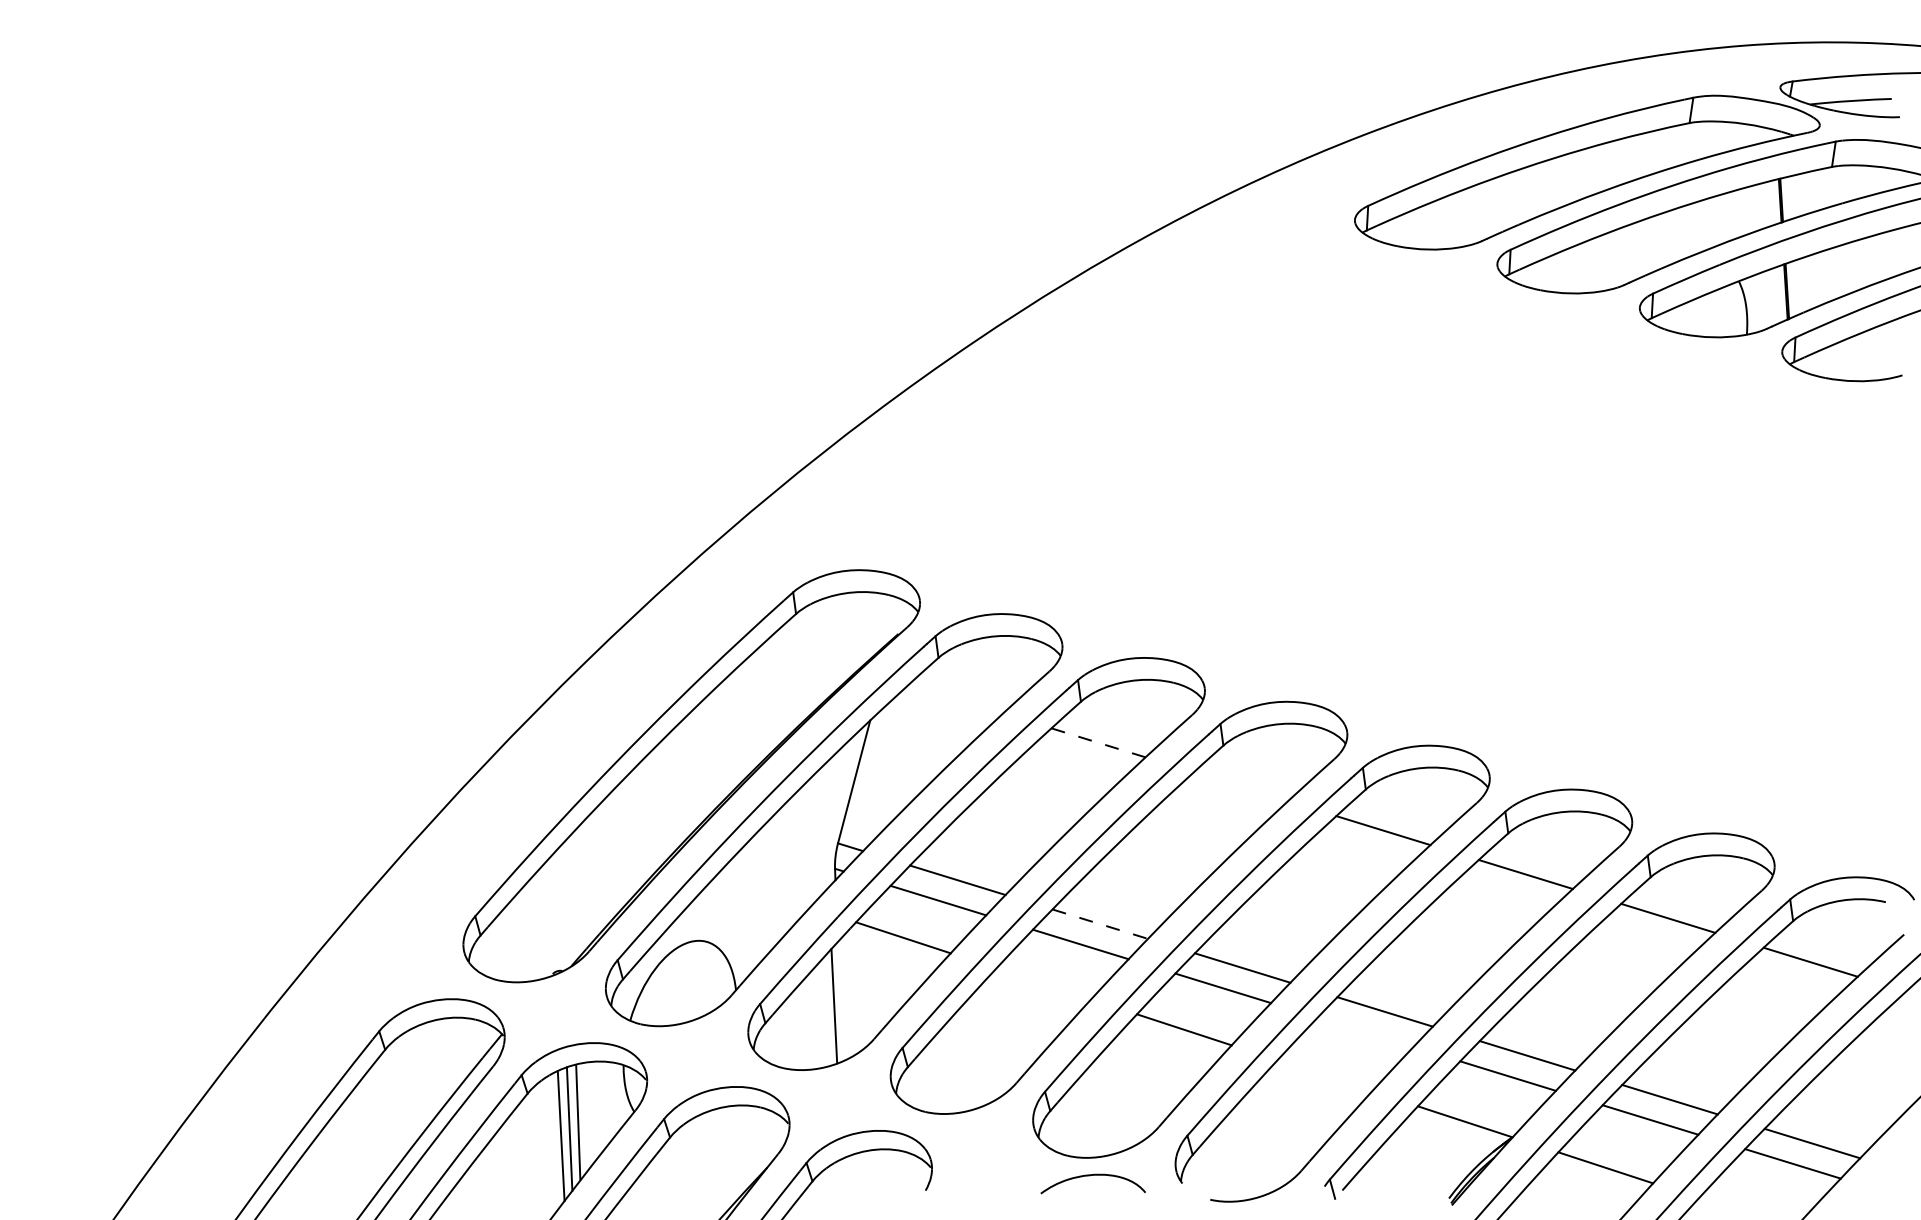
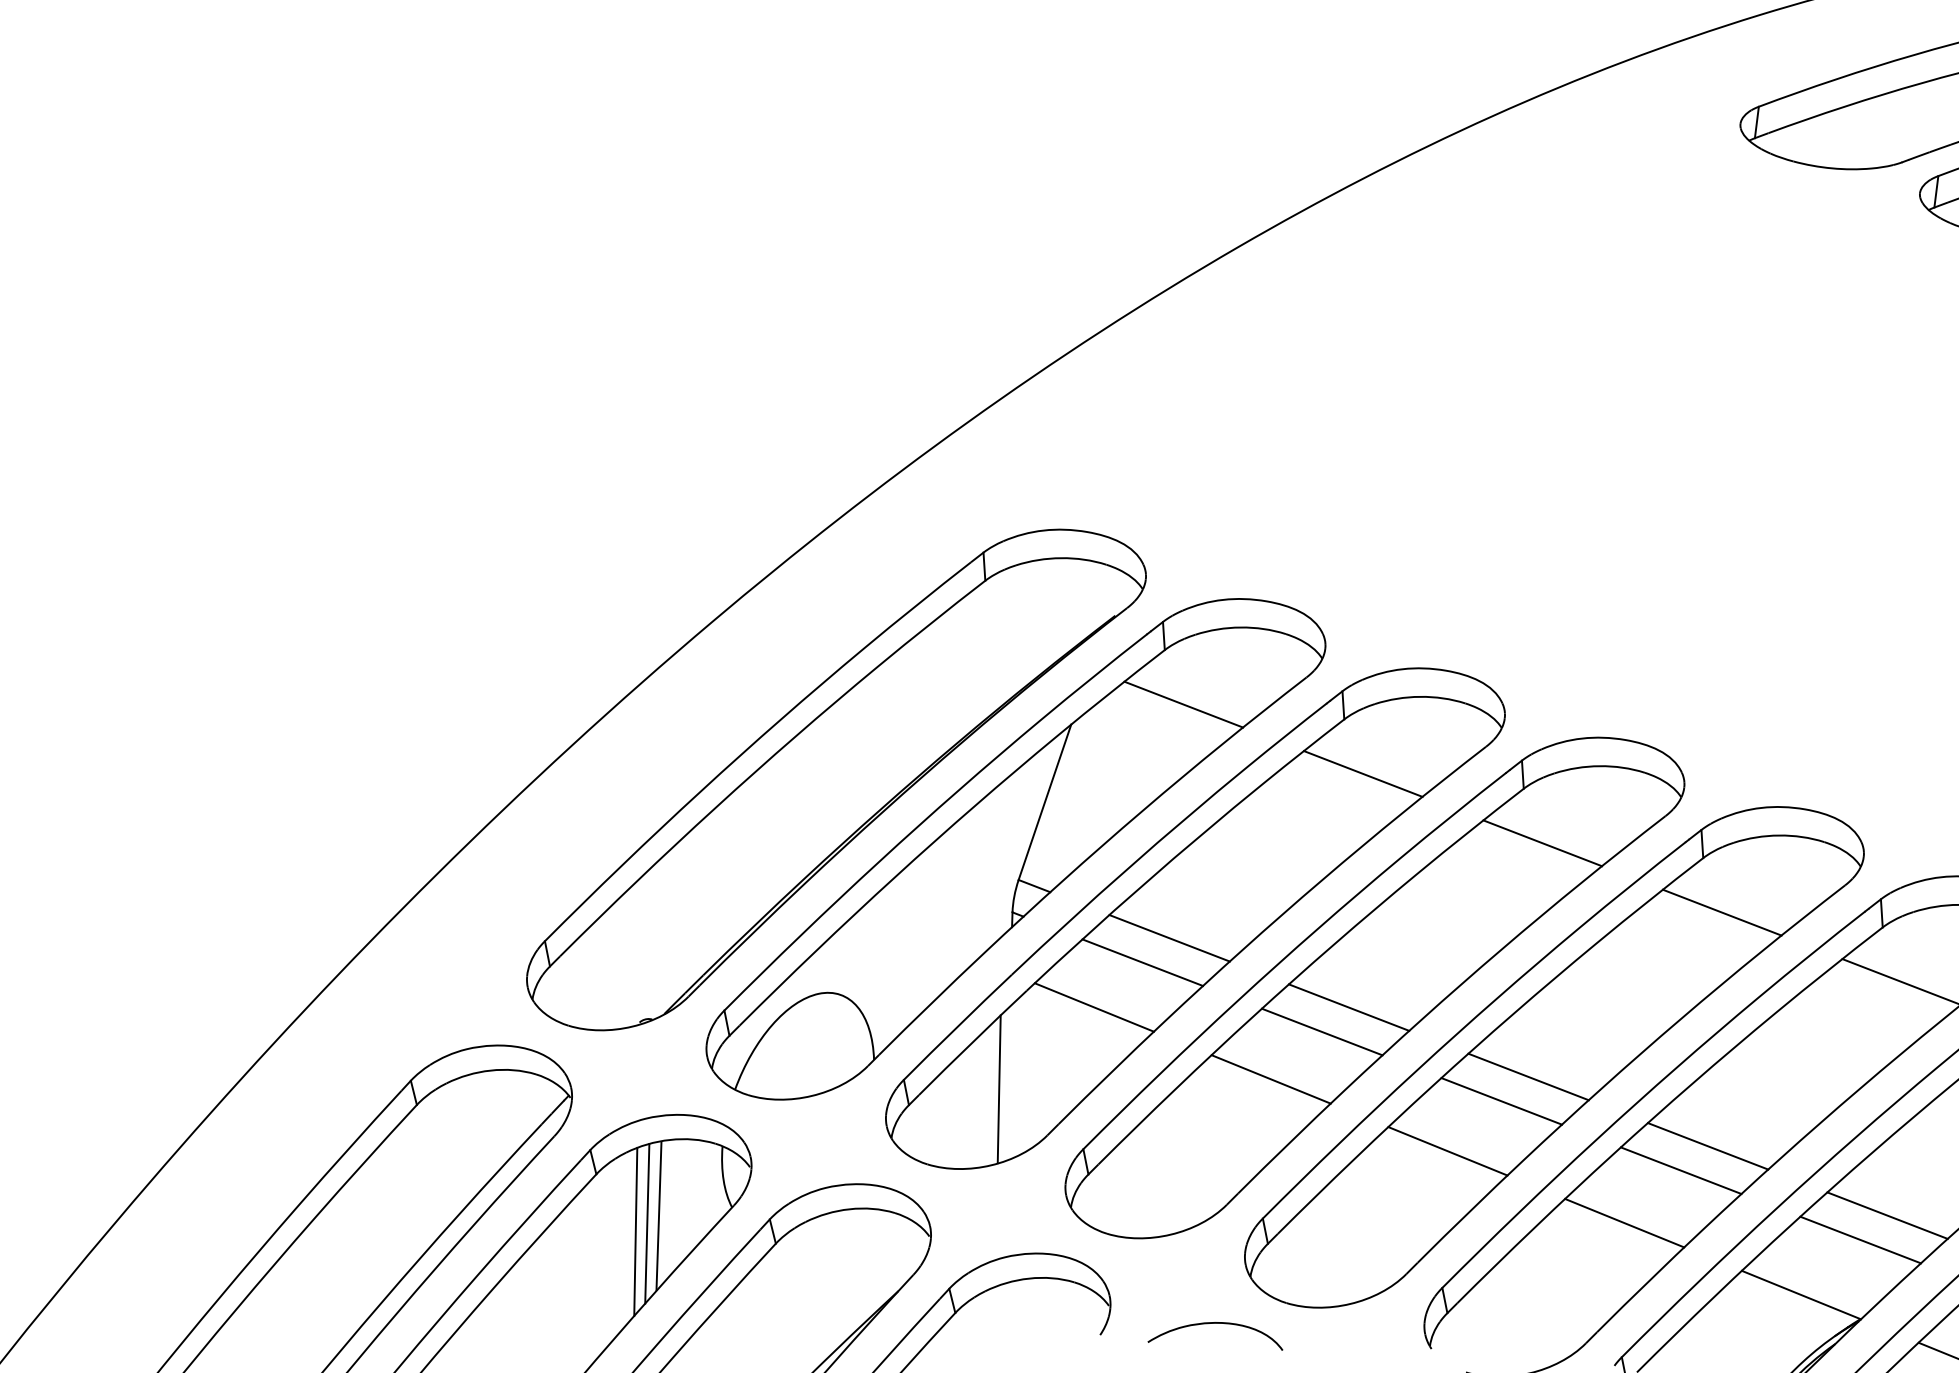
line: (956, 698) -> (1184, 704), added
line: (1099, 743) -> (1364, 774), dashed -> solid
line: (1240, 786) -> (1542, 842), added
line: (1100, 924) -> (1349, 1008), dashed -> solid
line: (1043, 983) -> (1270, 1078), added
line: (1365, 1031) -> (1681, 1169), added
line: (1324, 1075) -> (1624, 1222), added
curve: (1090, 1176) -> (1213, 1324), moved

